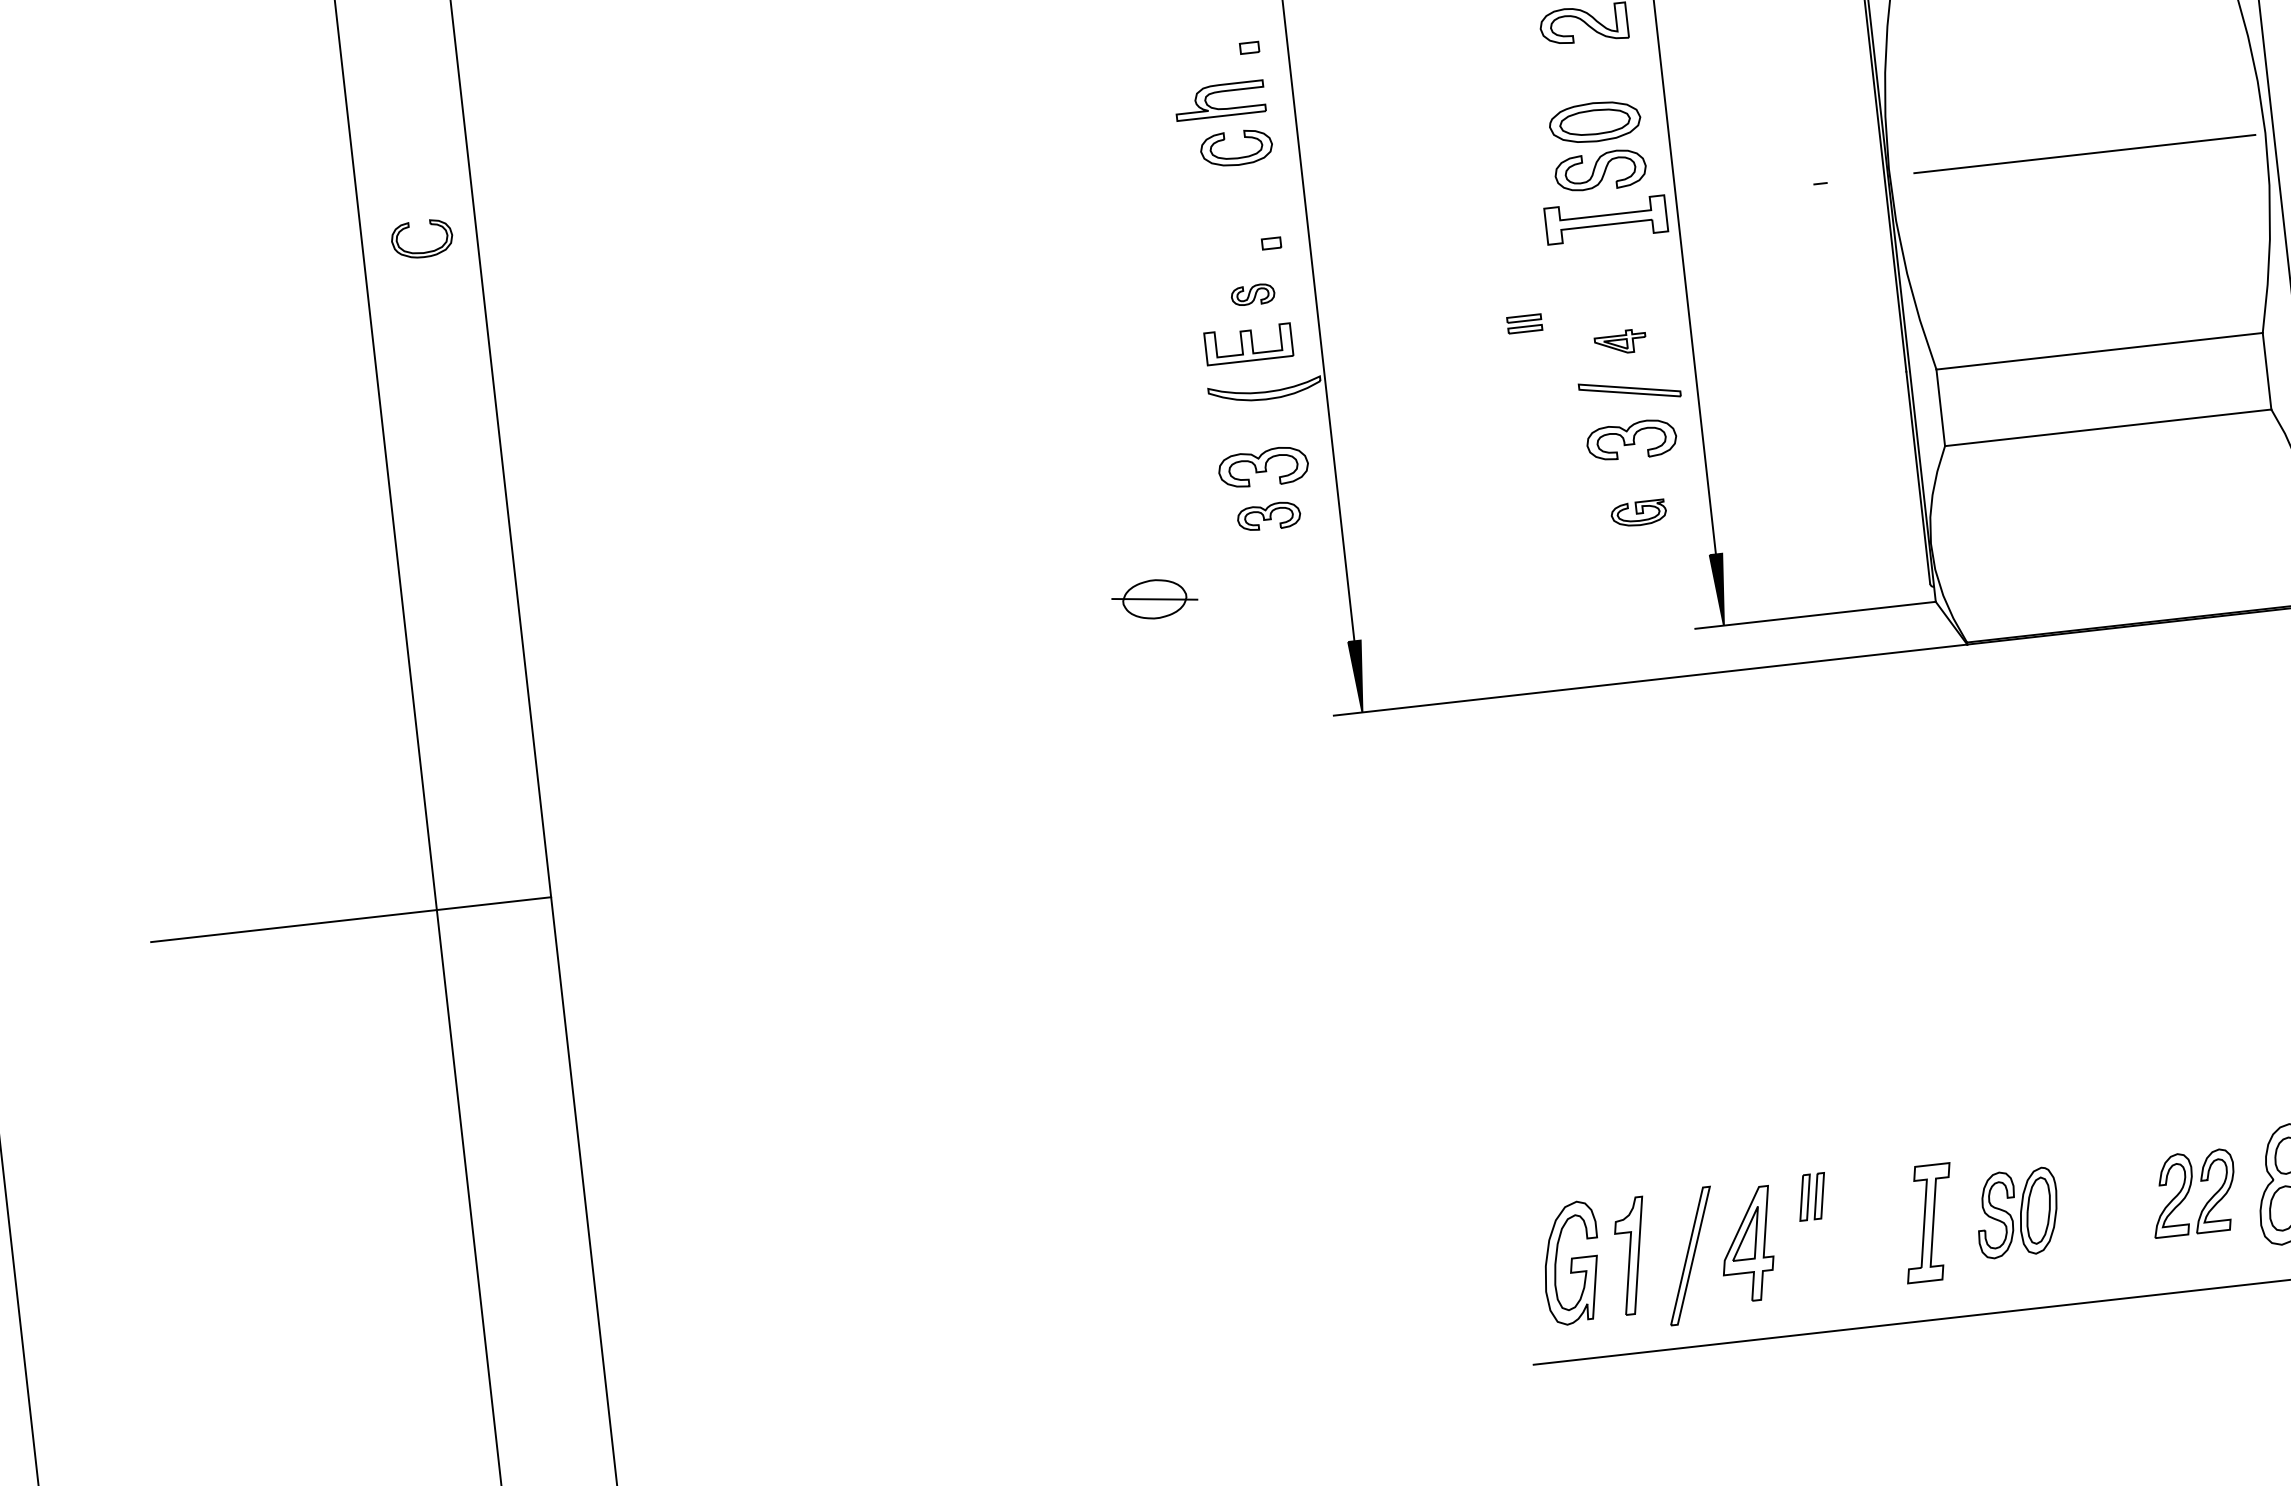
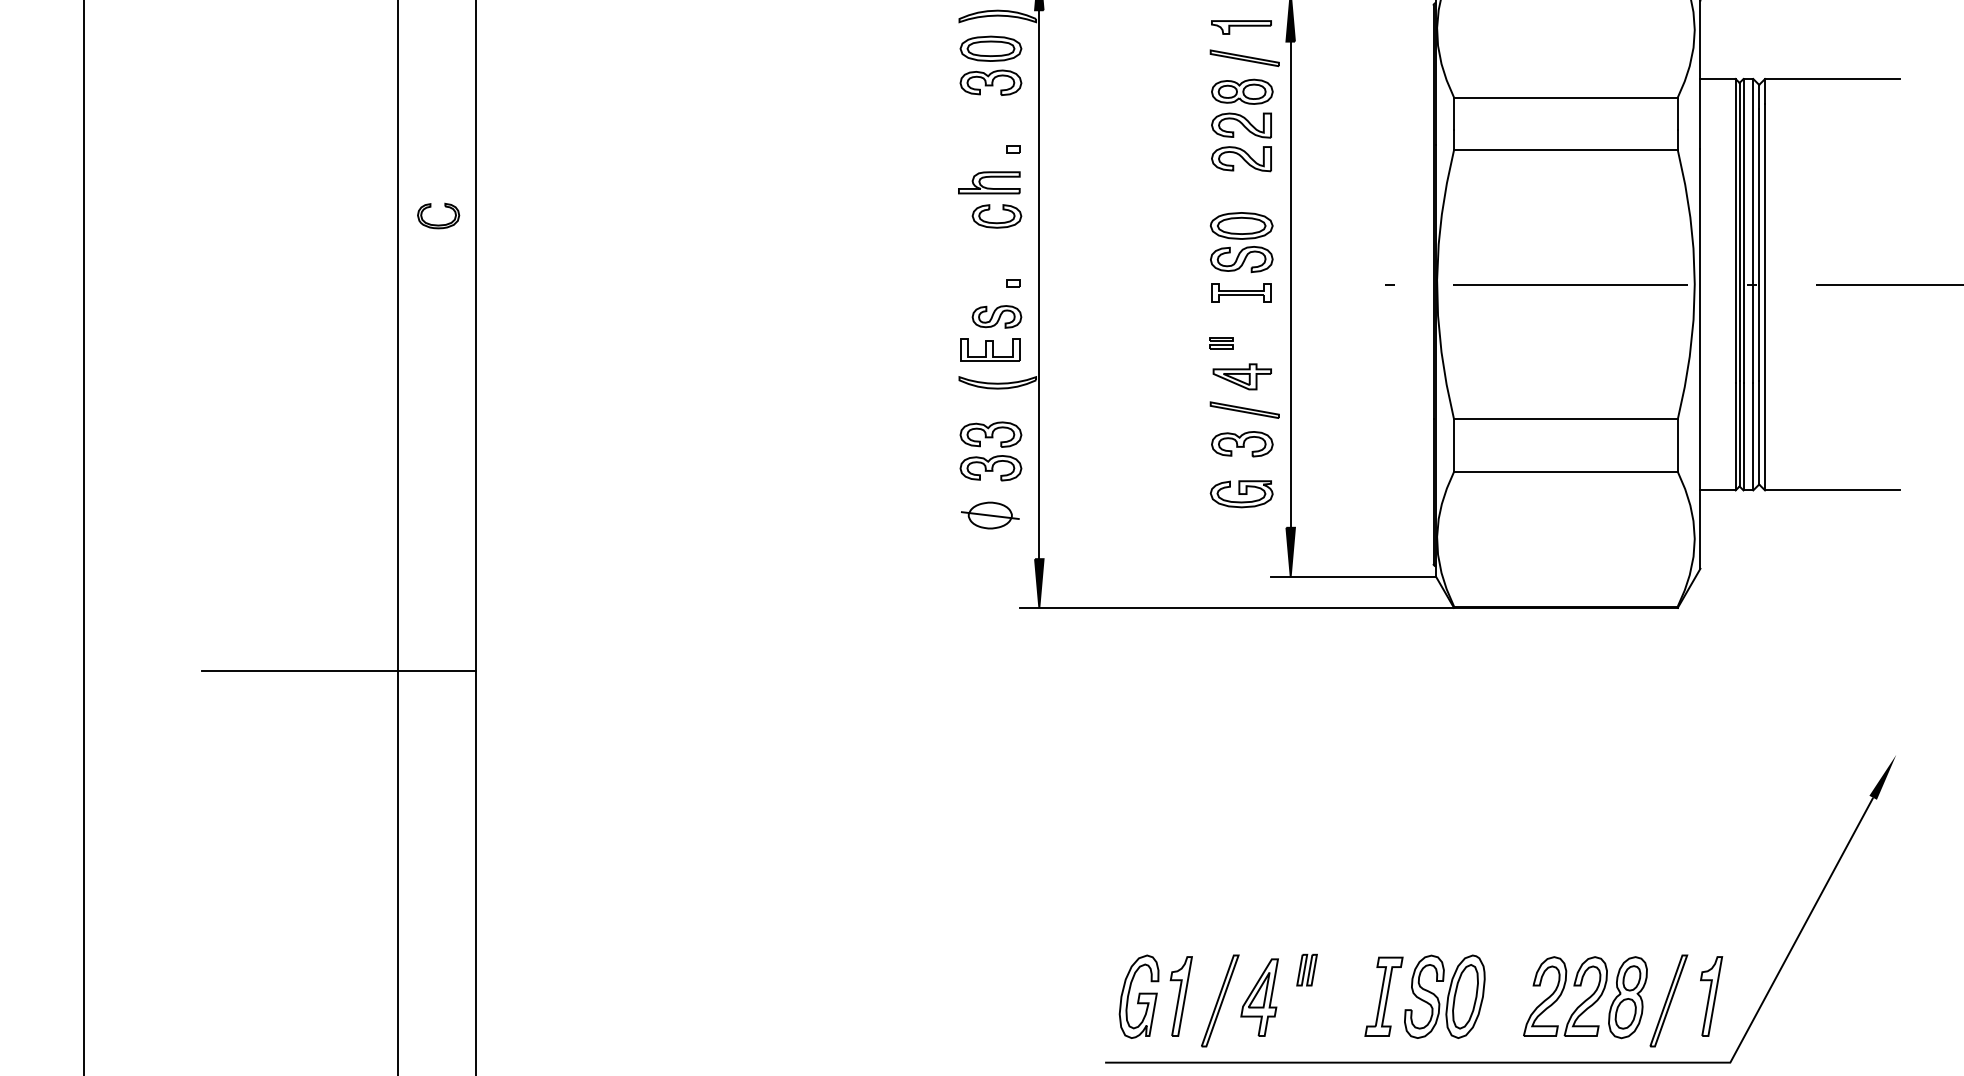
part: (1605, 219) -> (1241, 292), size x0.71
part: (1252, 294) -> (996, 316), size x1.67
part: (1524, 324) -> (1221, 343), moved
part: (1619, 341) -> (1241, 376), size x1.67
part: (1638, 513) -> (1241, 494), size x1.67
part: (1268, 517) -> (990, 468), size x1.43
part: (1155, 599) -> (990, 515), moved
part: (2193, 1193) -> (1565, 996), size x1.43
part: (2016, 1212) -> (1444, 996), size x1.43

